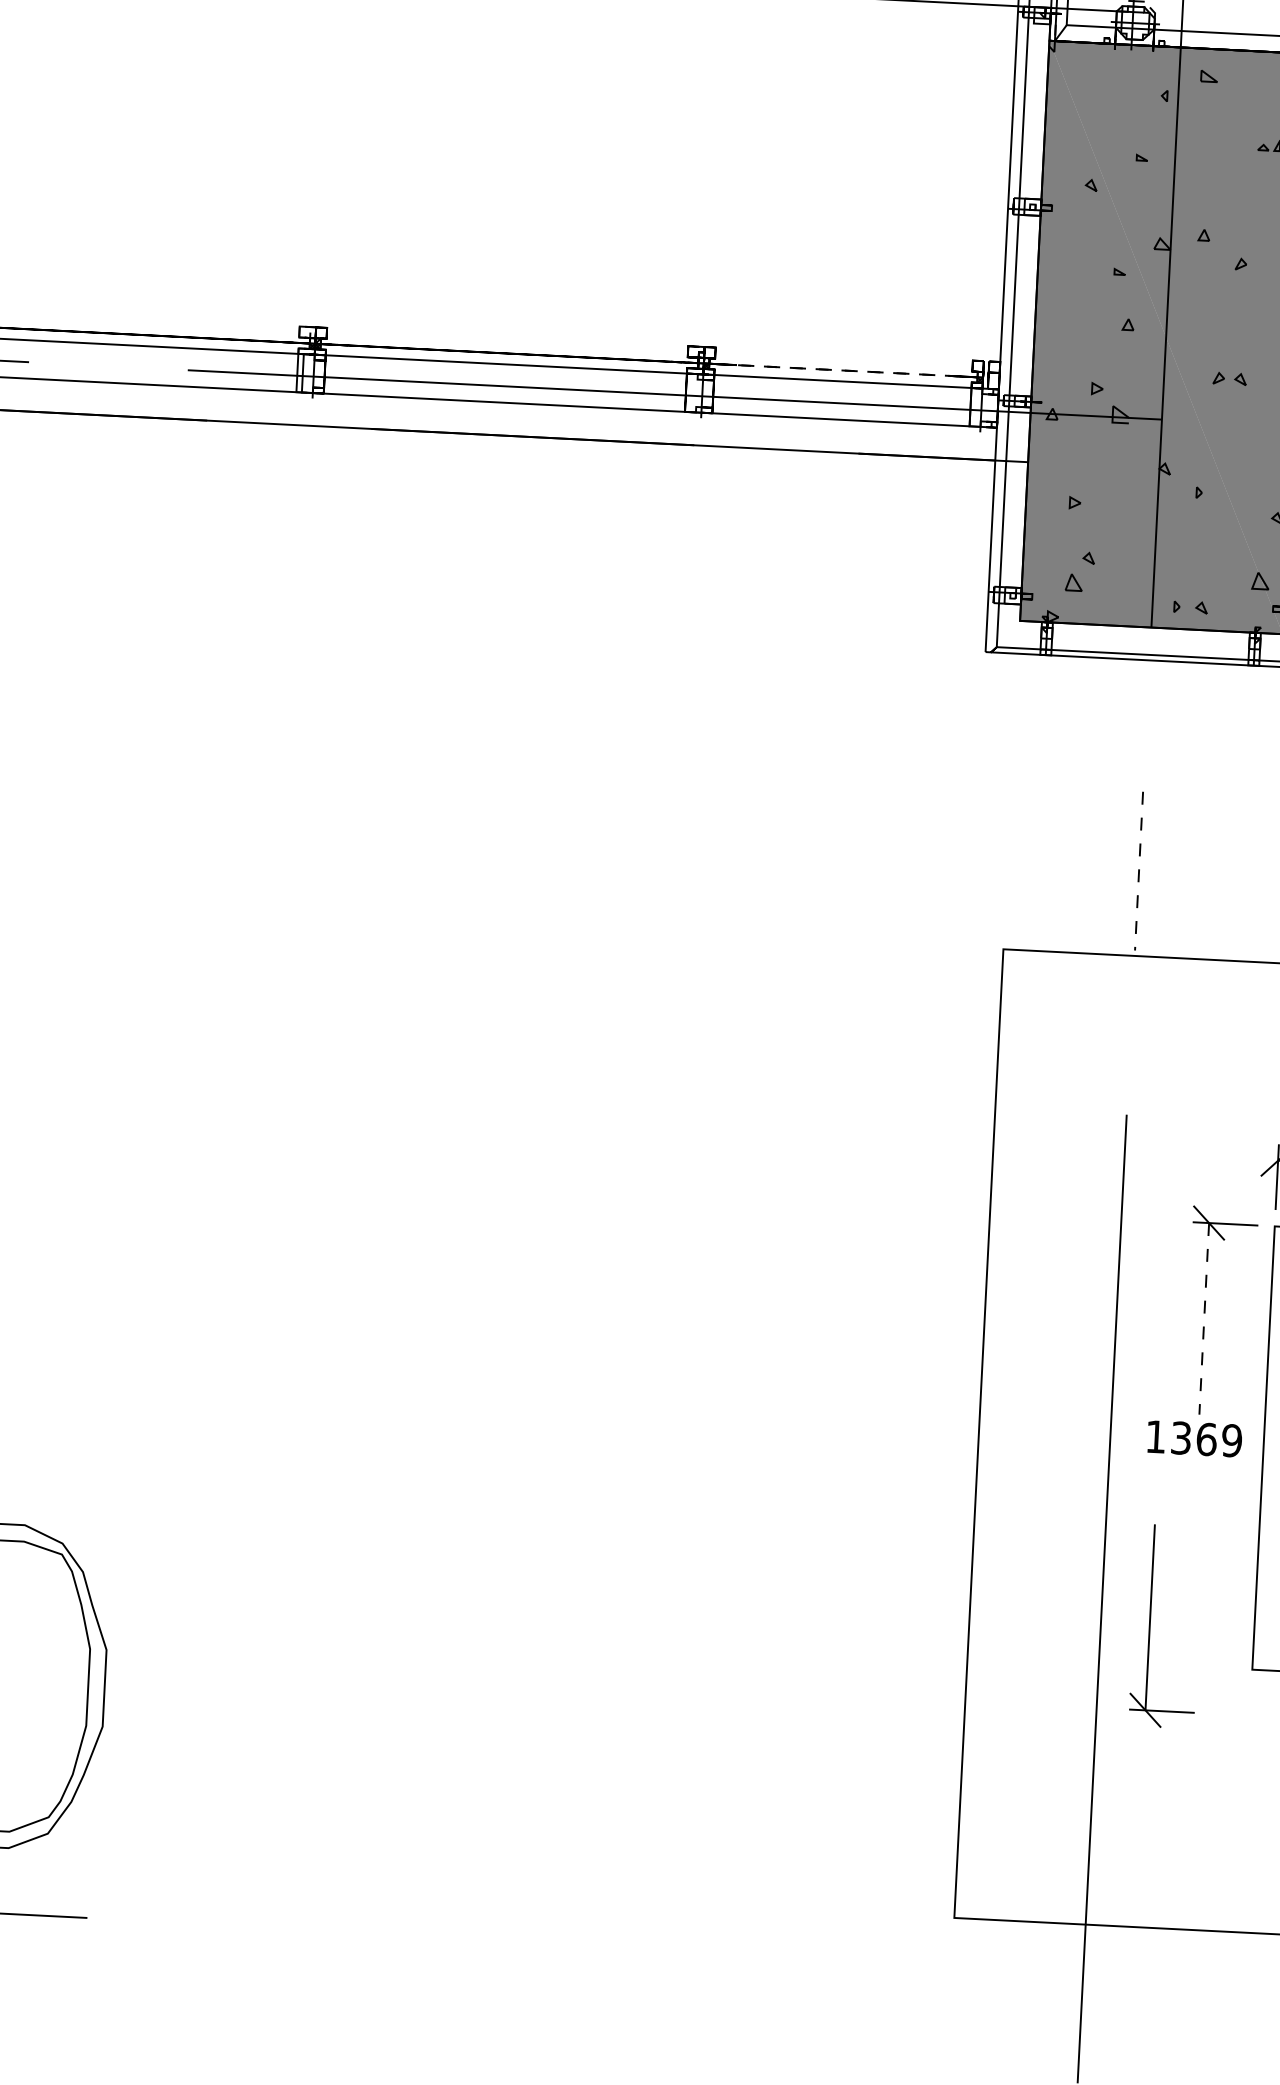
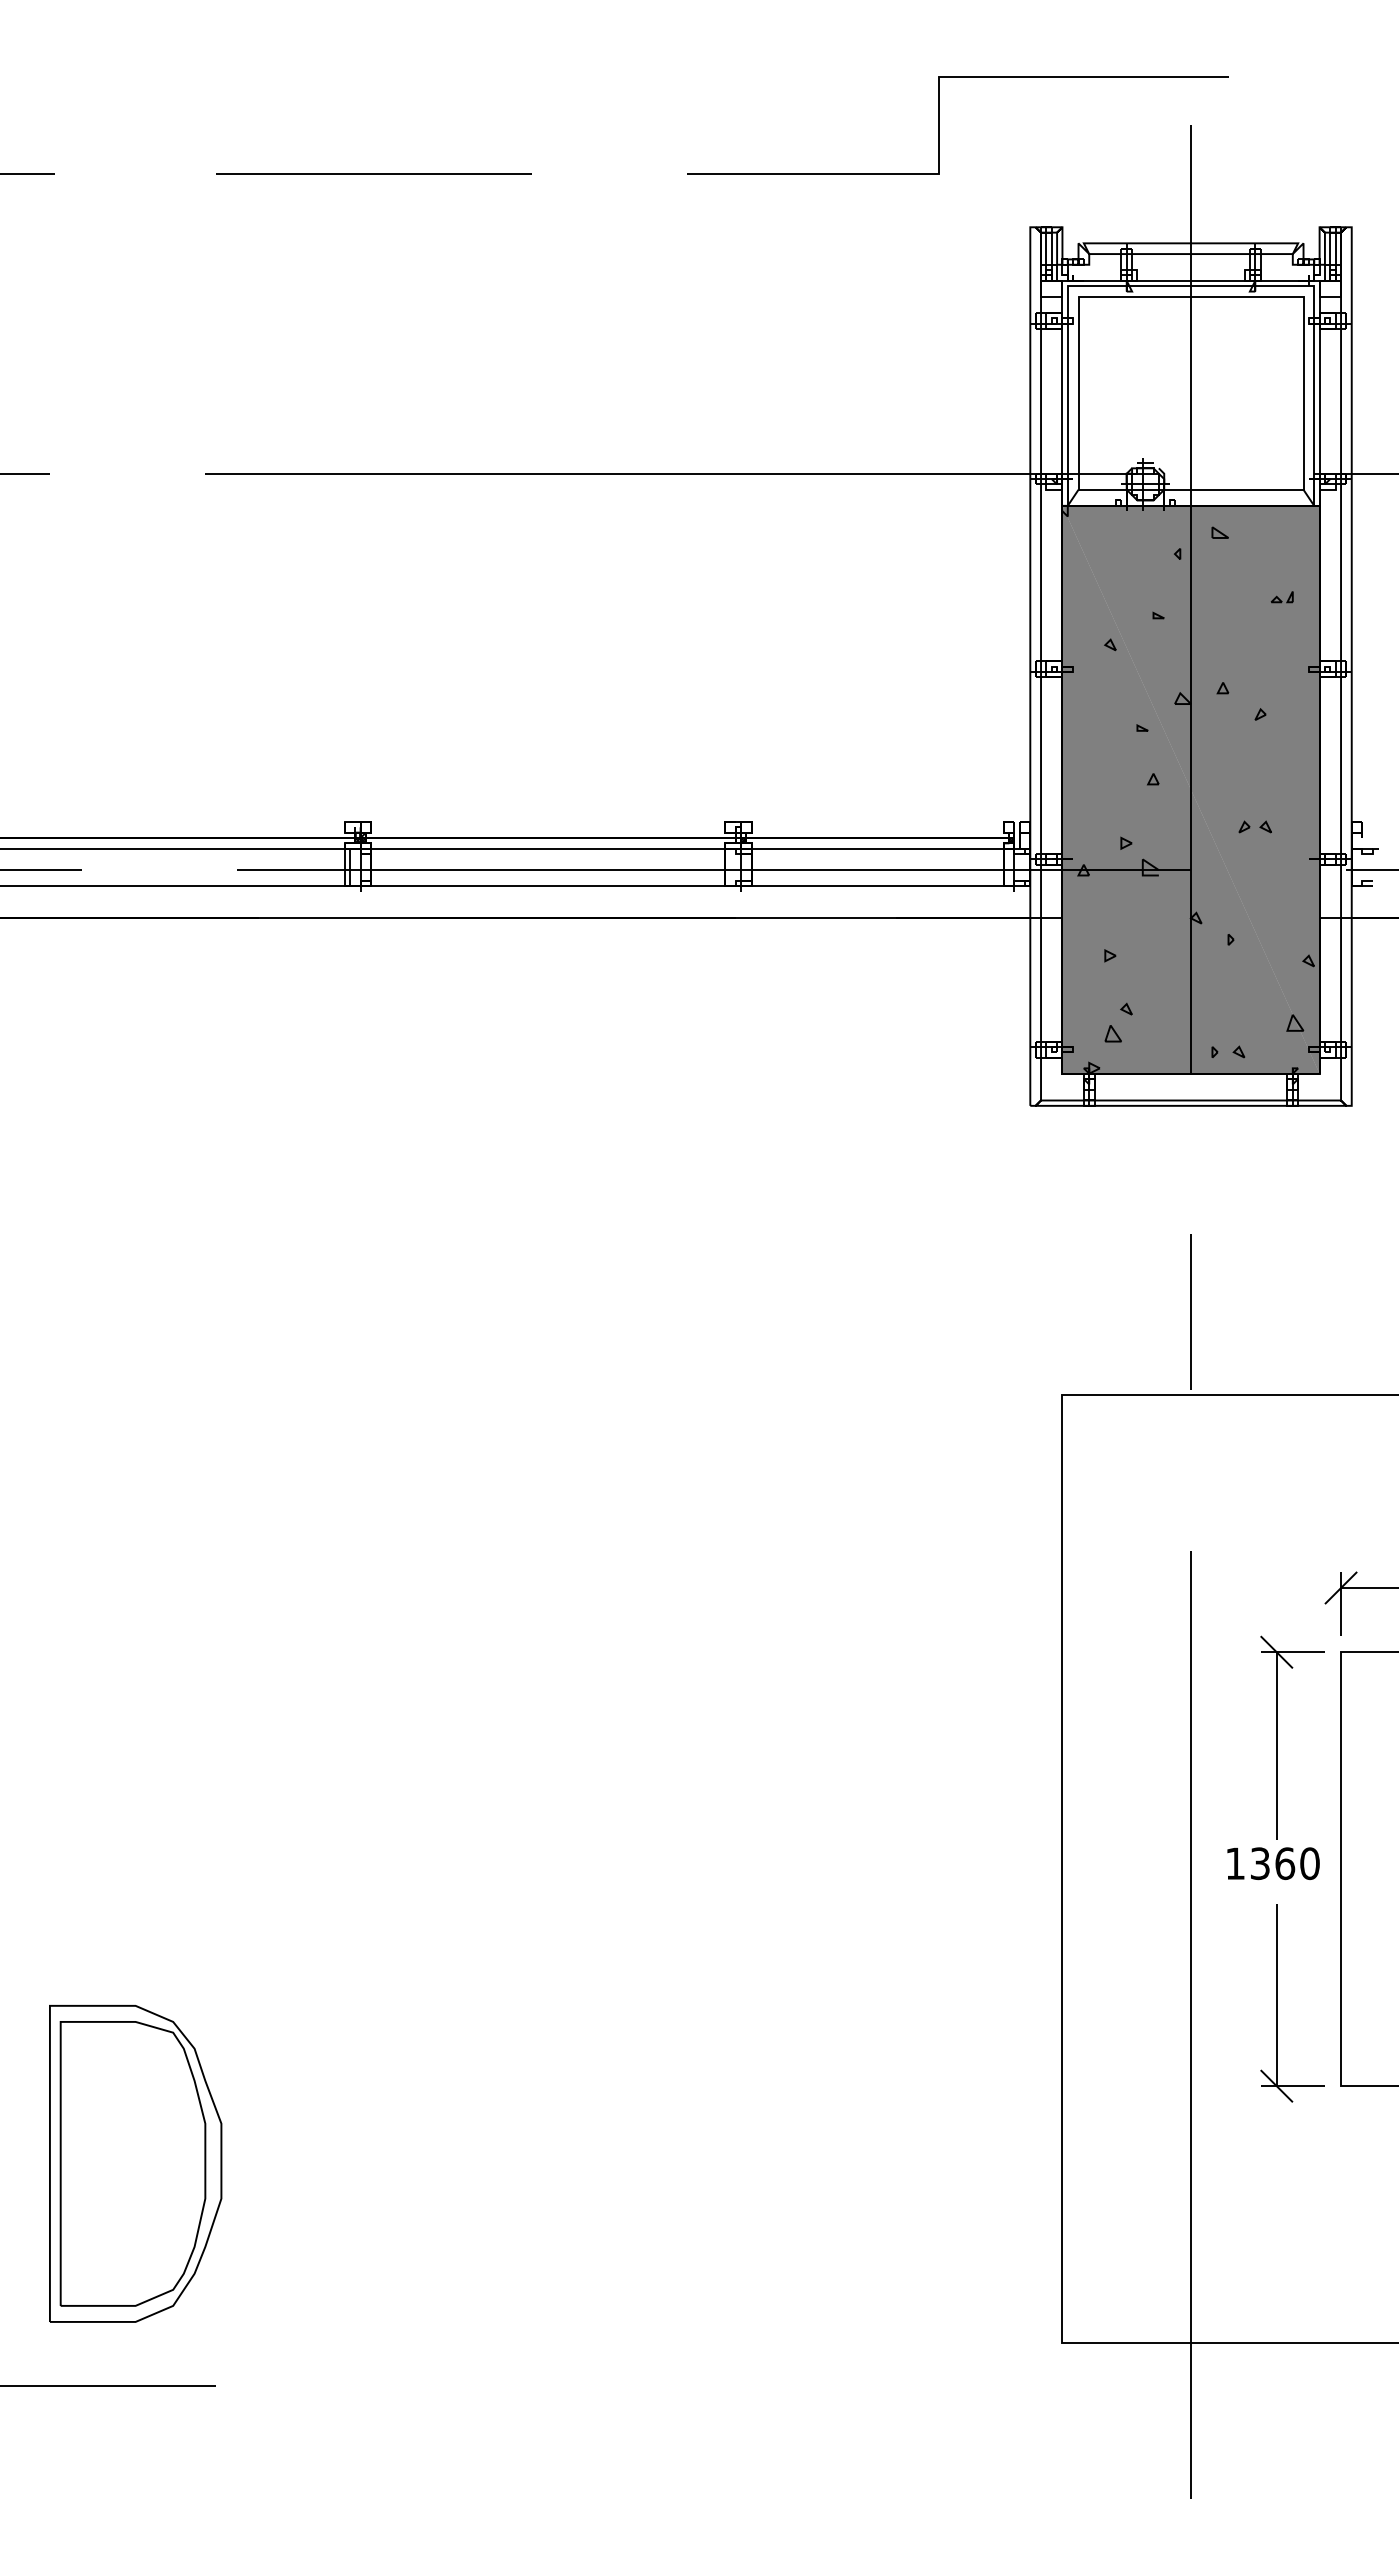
line: (720, 363) -> (757, 837), dashed -> solid
line: (1138, 871) -> (1190, 1312), dashed -> solid
line: (1203, 1319) -> (1276, 1746), dashed -> solid
text: (1231, 1440) -> (1309, 1863), 1369 -> 1360
part: (1150, 1625) -> (1277, 2003), moved

